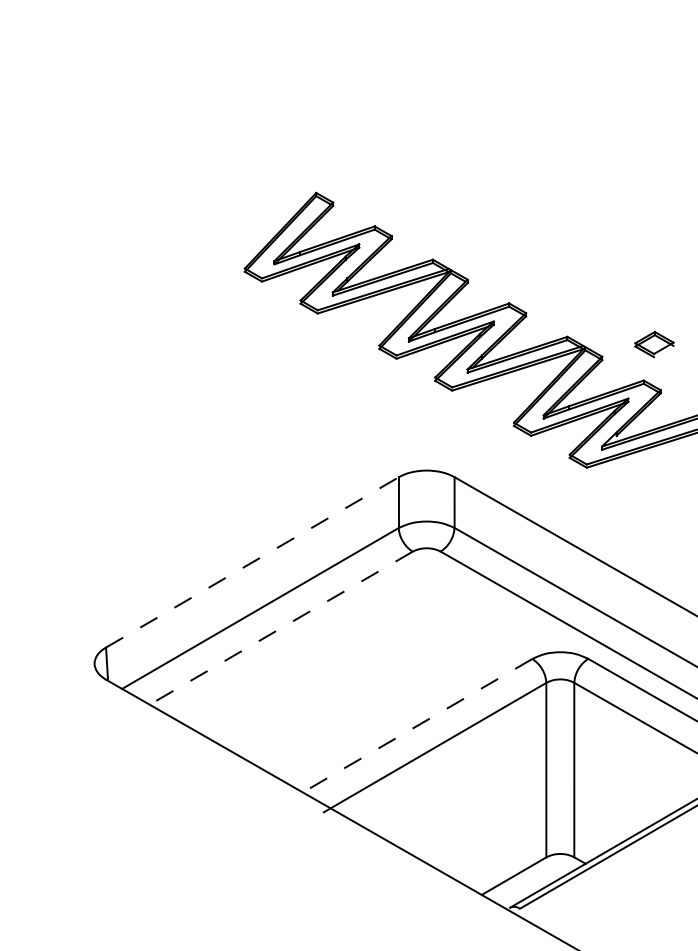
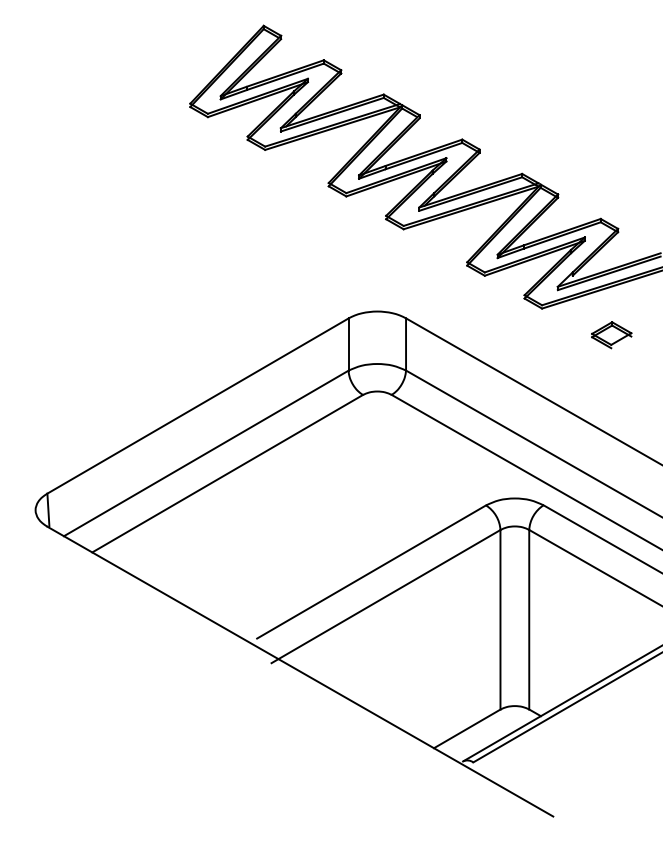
part: (654, 344) -> (611, 335), moved
line: (252, 562) -> (198, 406), dashed -> solid
line: (280, 628) -> (226, 474), dashed -> solid
line: (421, 723) -> (372, 571), dashed -> solid

